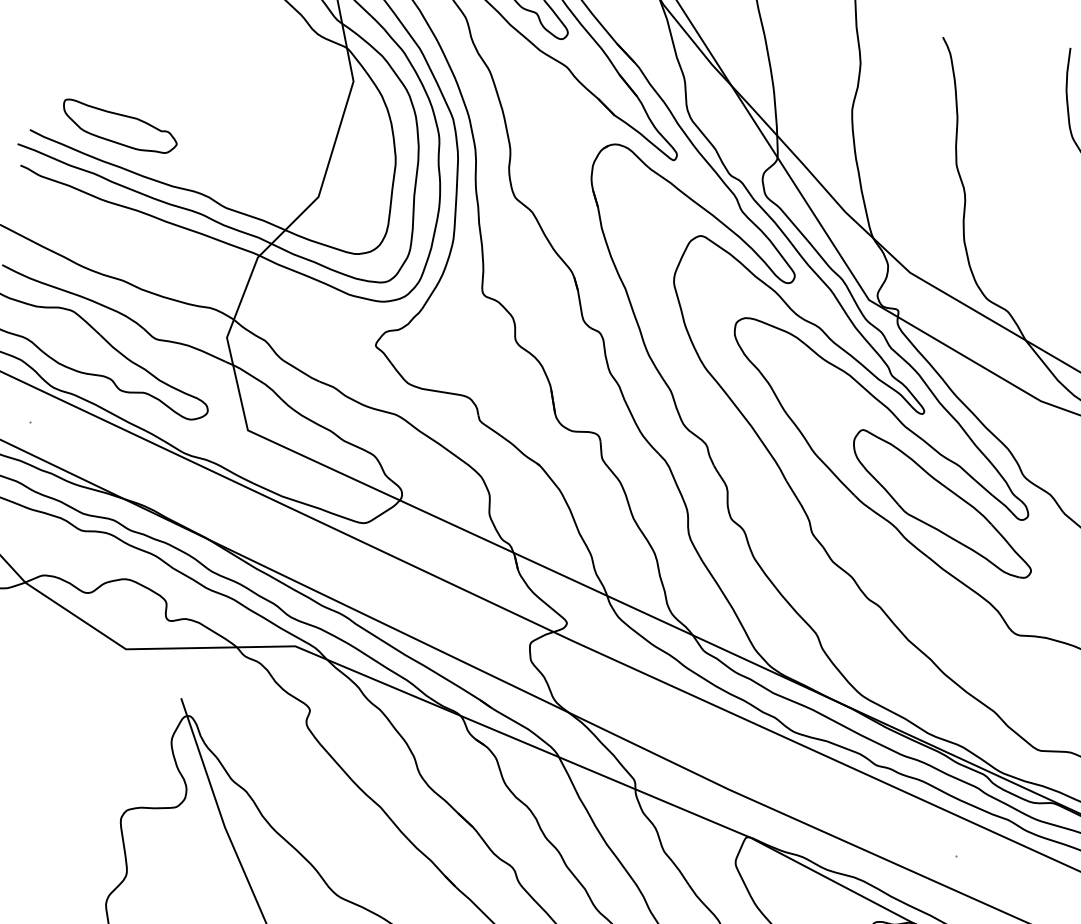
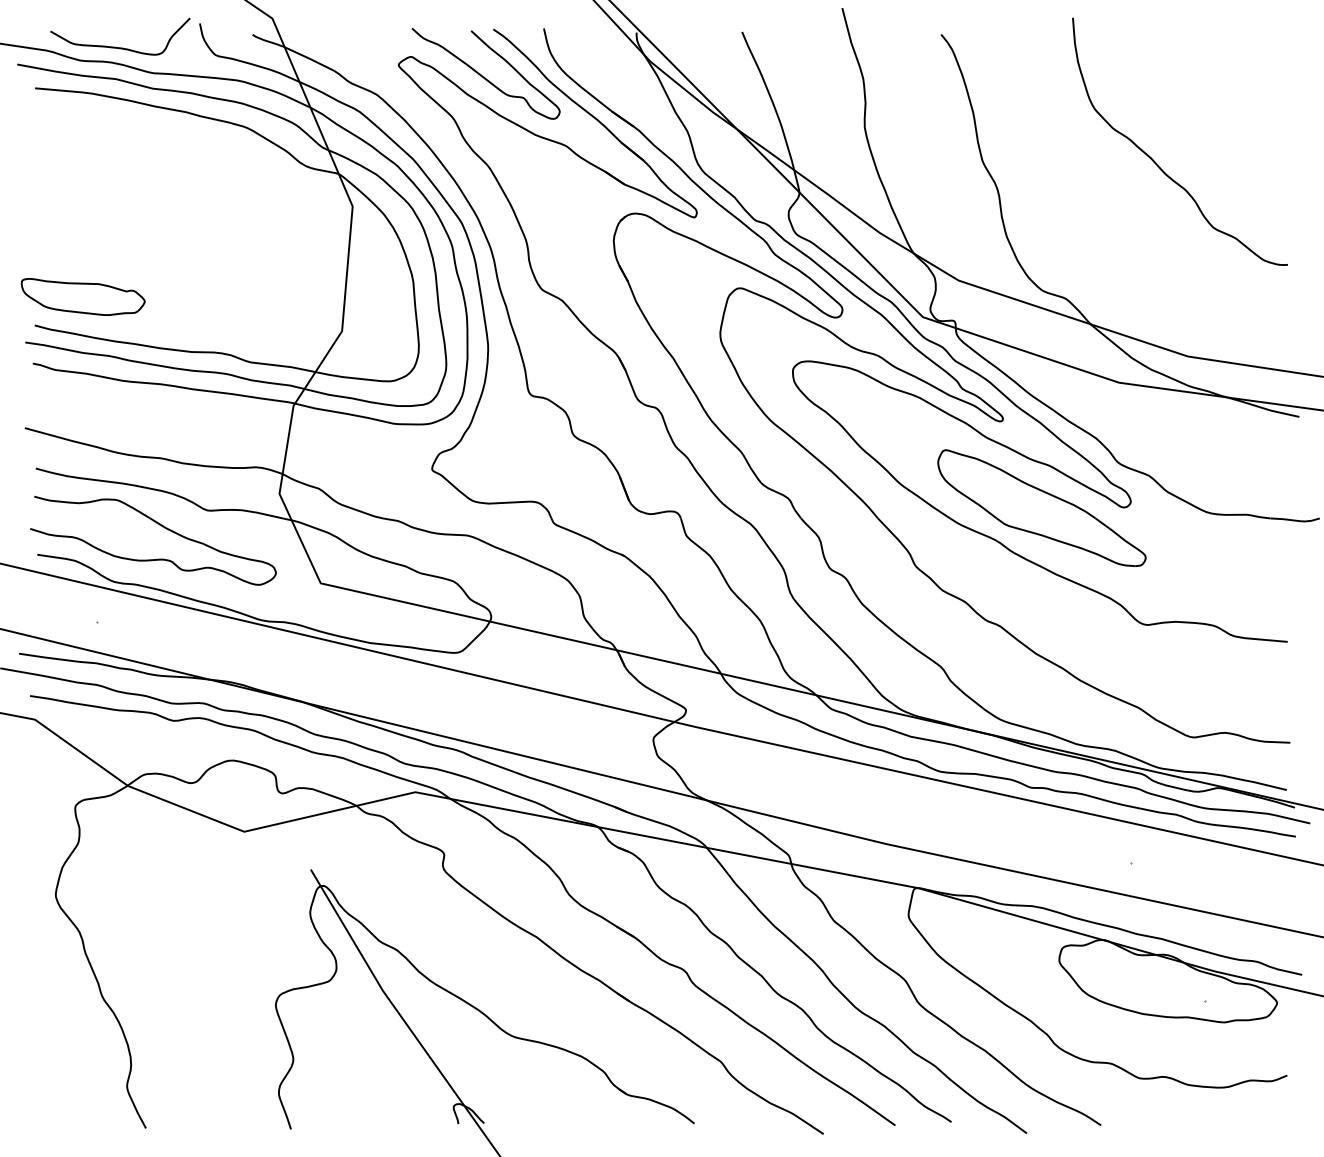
part: (118, 127) -> (82, 296), moved

